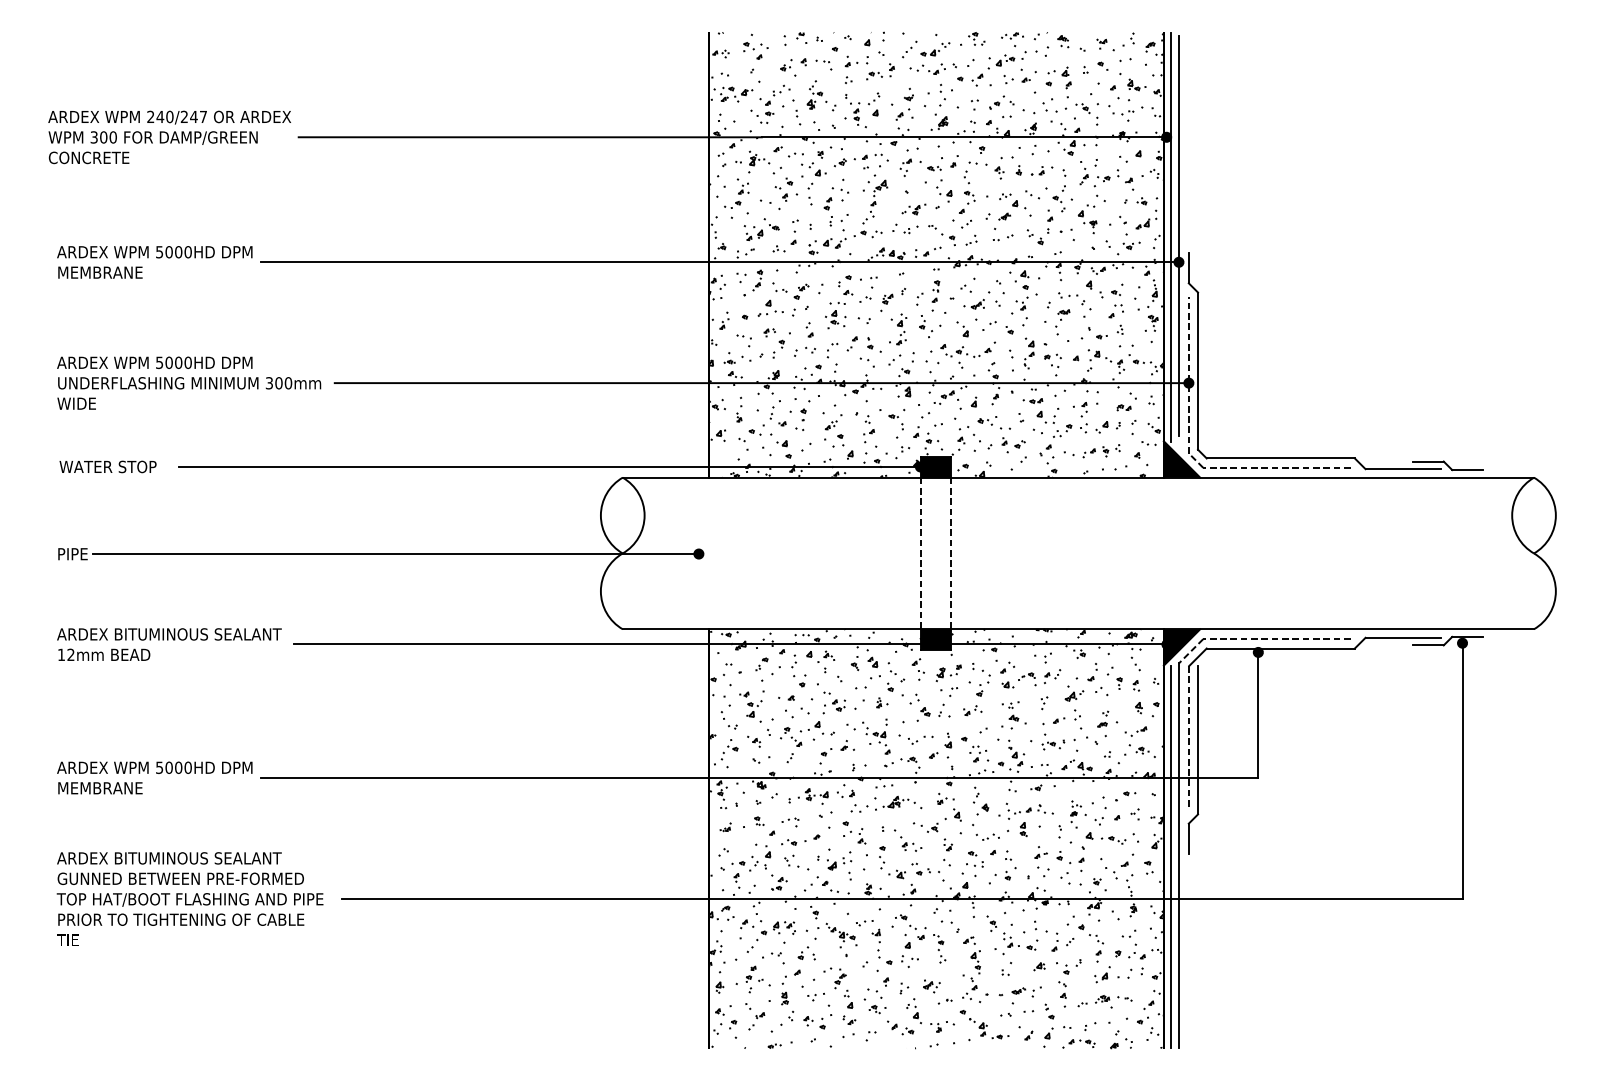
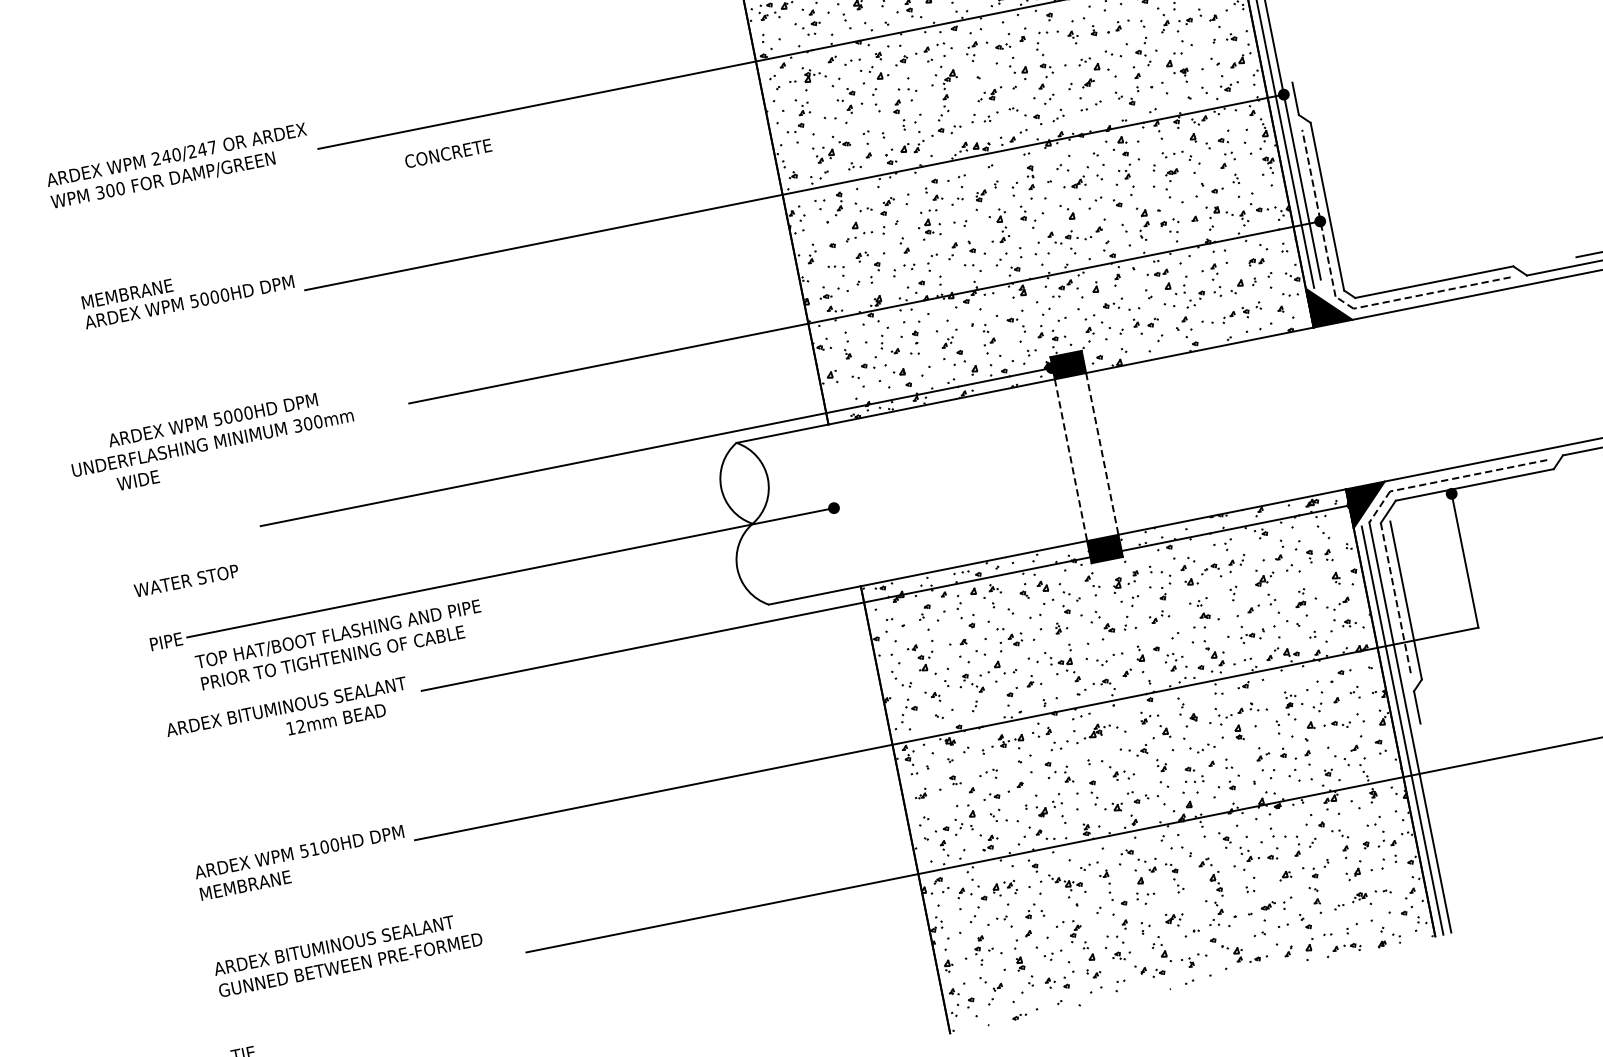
text: (88, 157) -> (447, 153), moved
text: (100, 272) -> (127, 293), moved
text: (189, 383) -> (212, 443), moved
text: (107, 466) -> (185, 580), moved
text: (104, 654) -> (336, 718), moved
text: (168, 767) -> (313, 848), 5000HD -> 5100HD
text: (189, 909) -> (339, 645), moved

